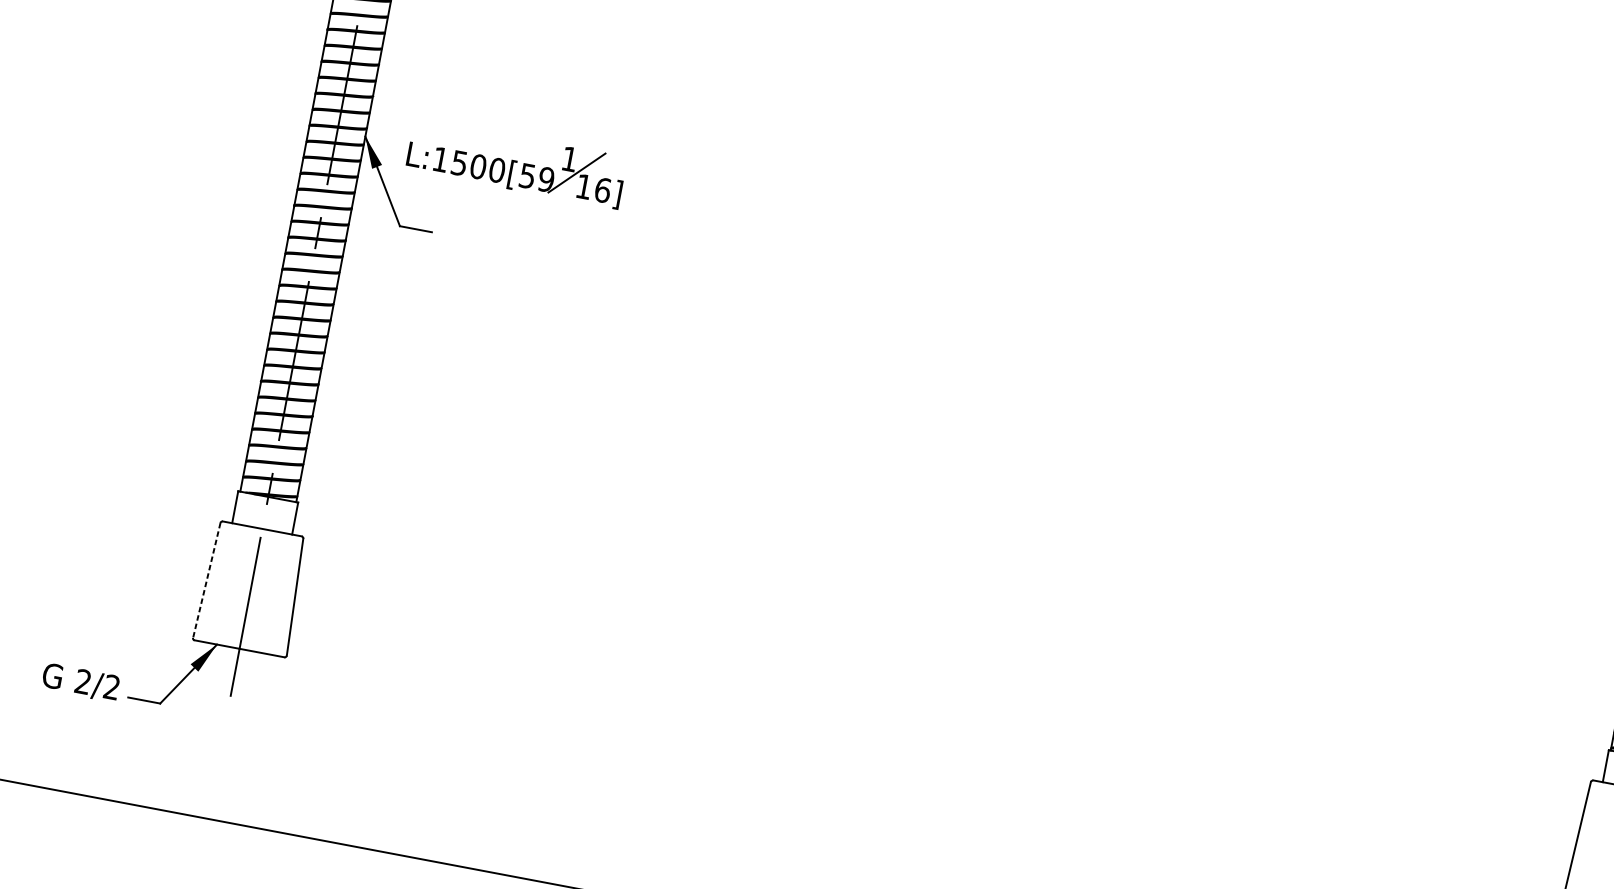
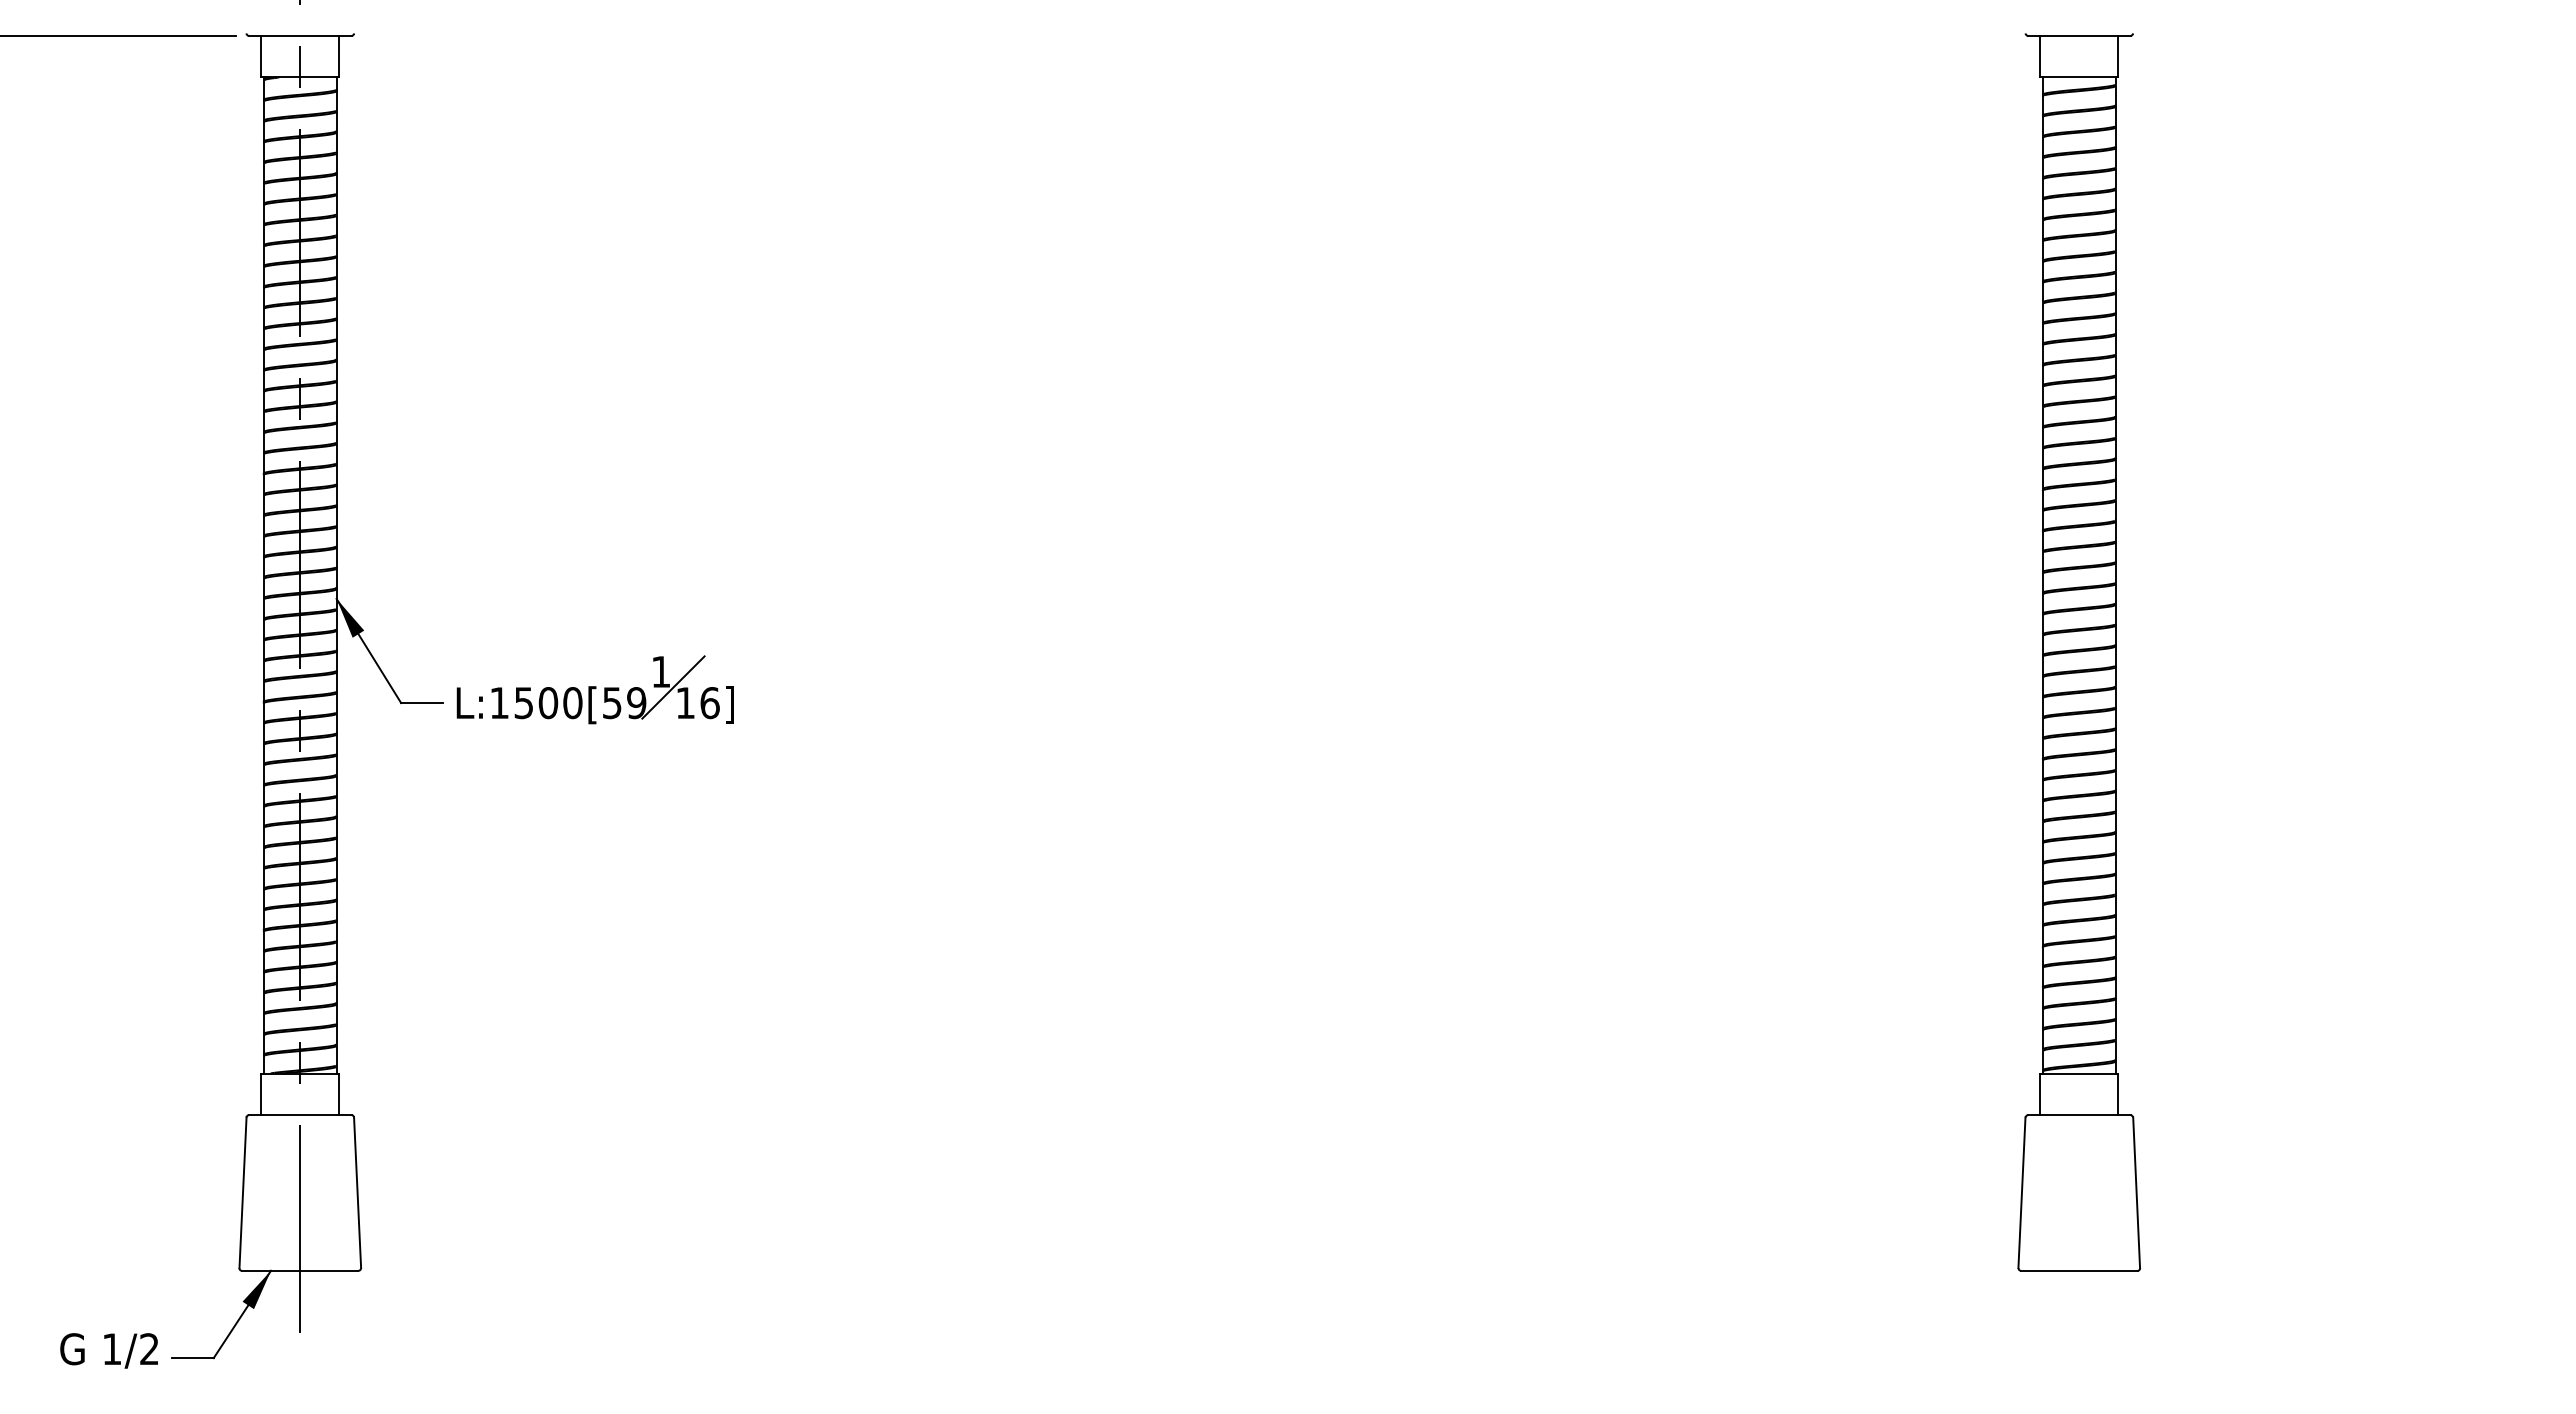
part: (515, 163) -> (594, 689), moved
line: (207, 581) -> (243, 1193), dashed -> solid
text: (82, 681) -> (111, 1348), 2/2 -> 1/2

